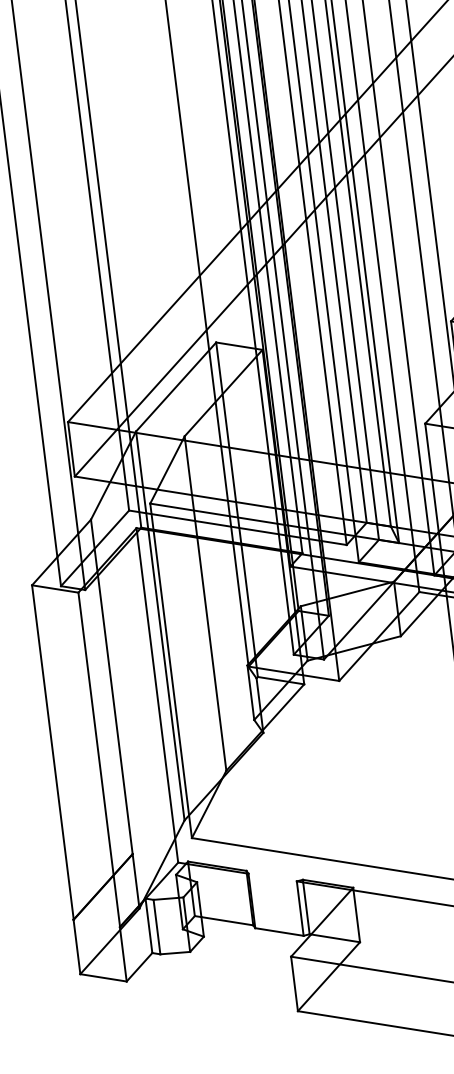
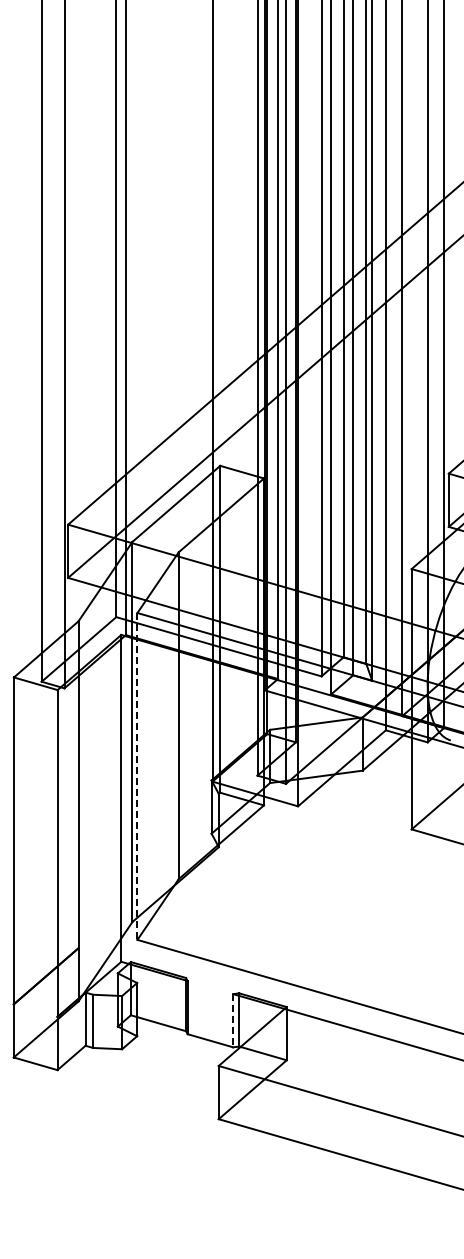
line: (171, 670) -> (137, 776), solid -> dashed
line: (300, 908) -> (233, 1020), solid -> dashed

